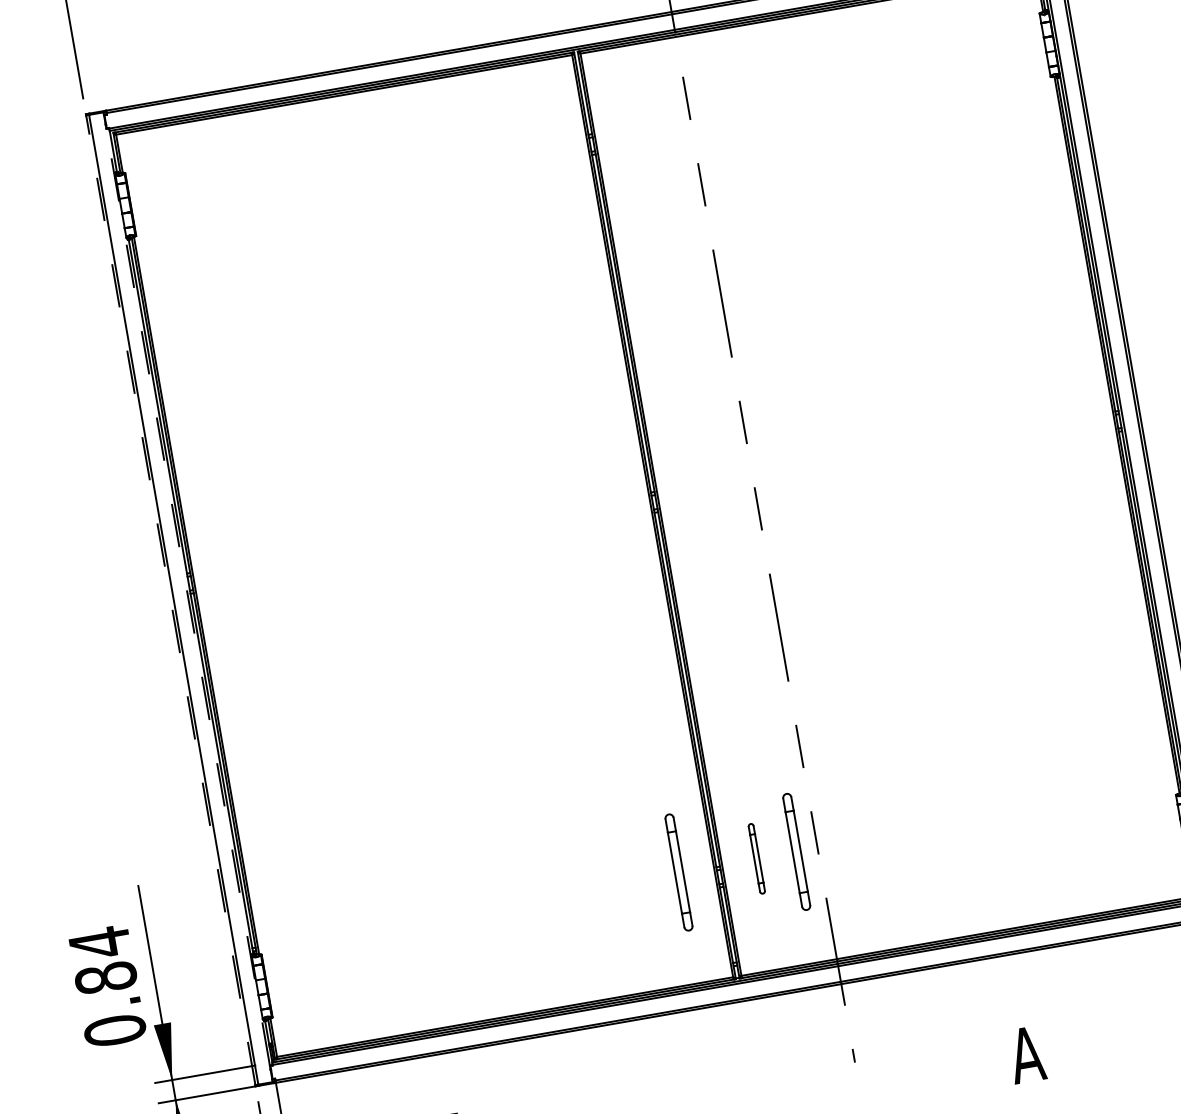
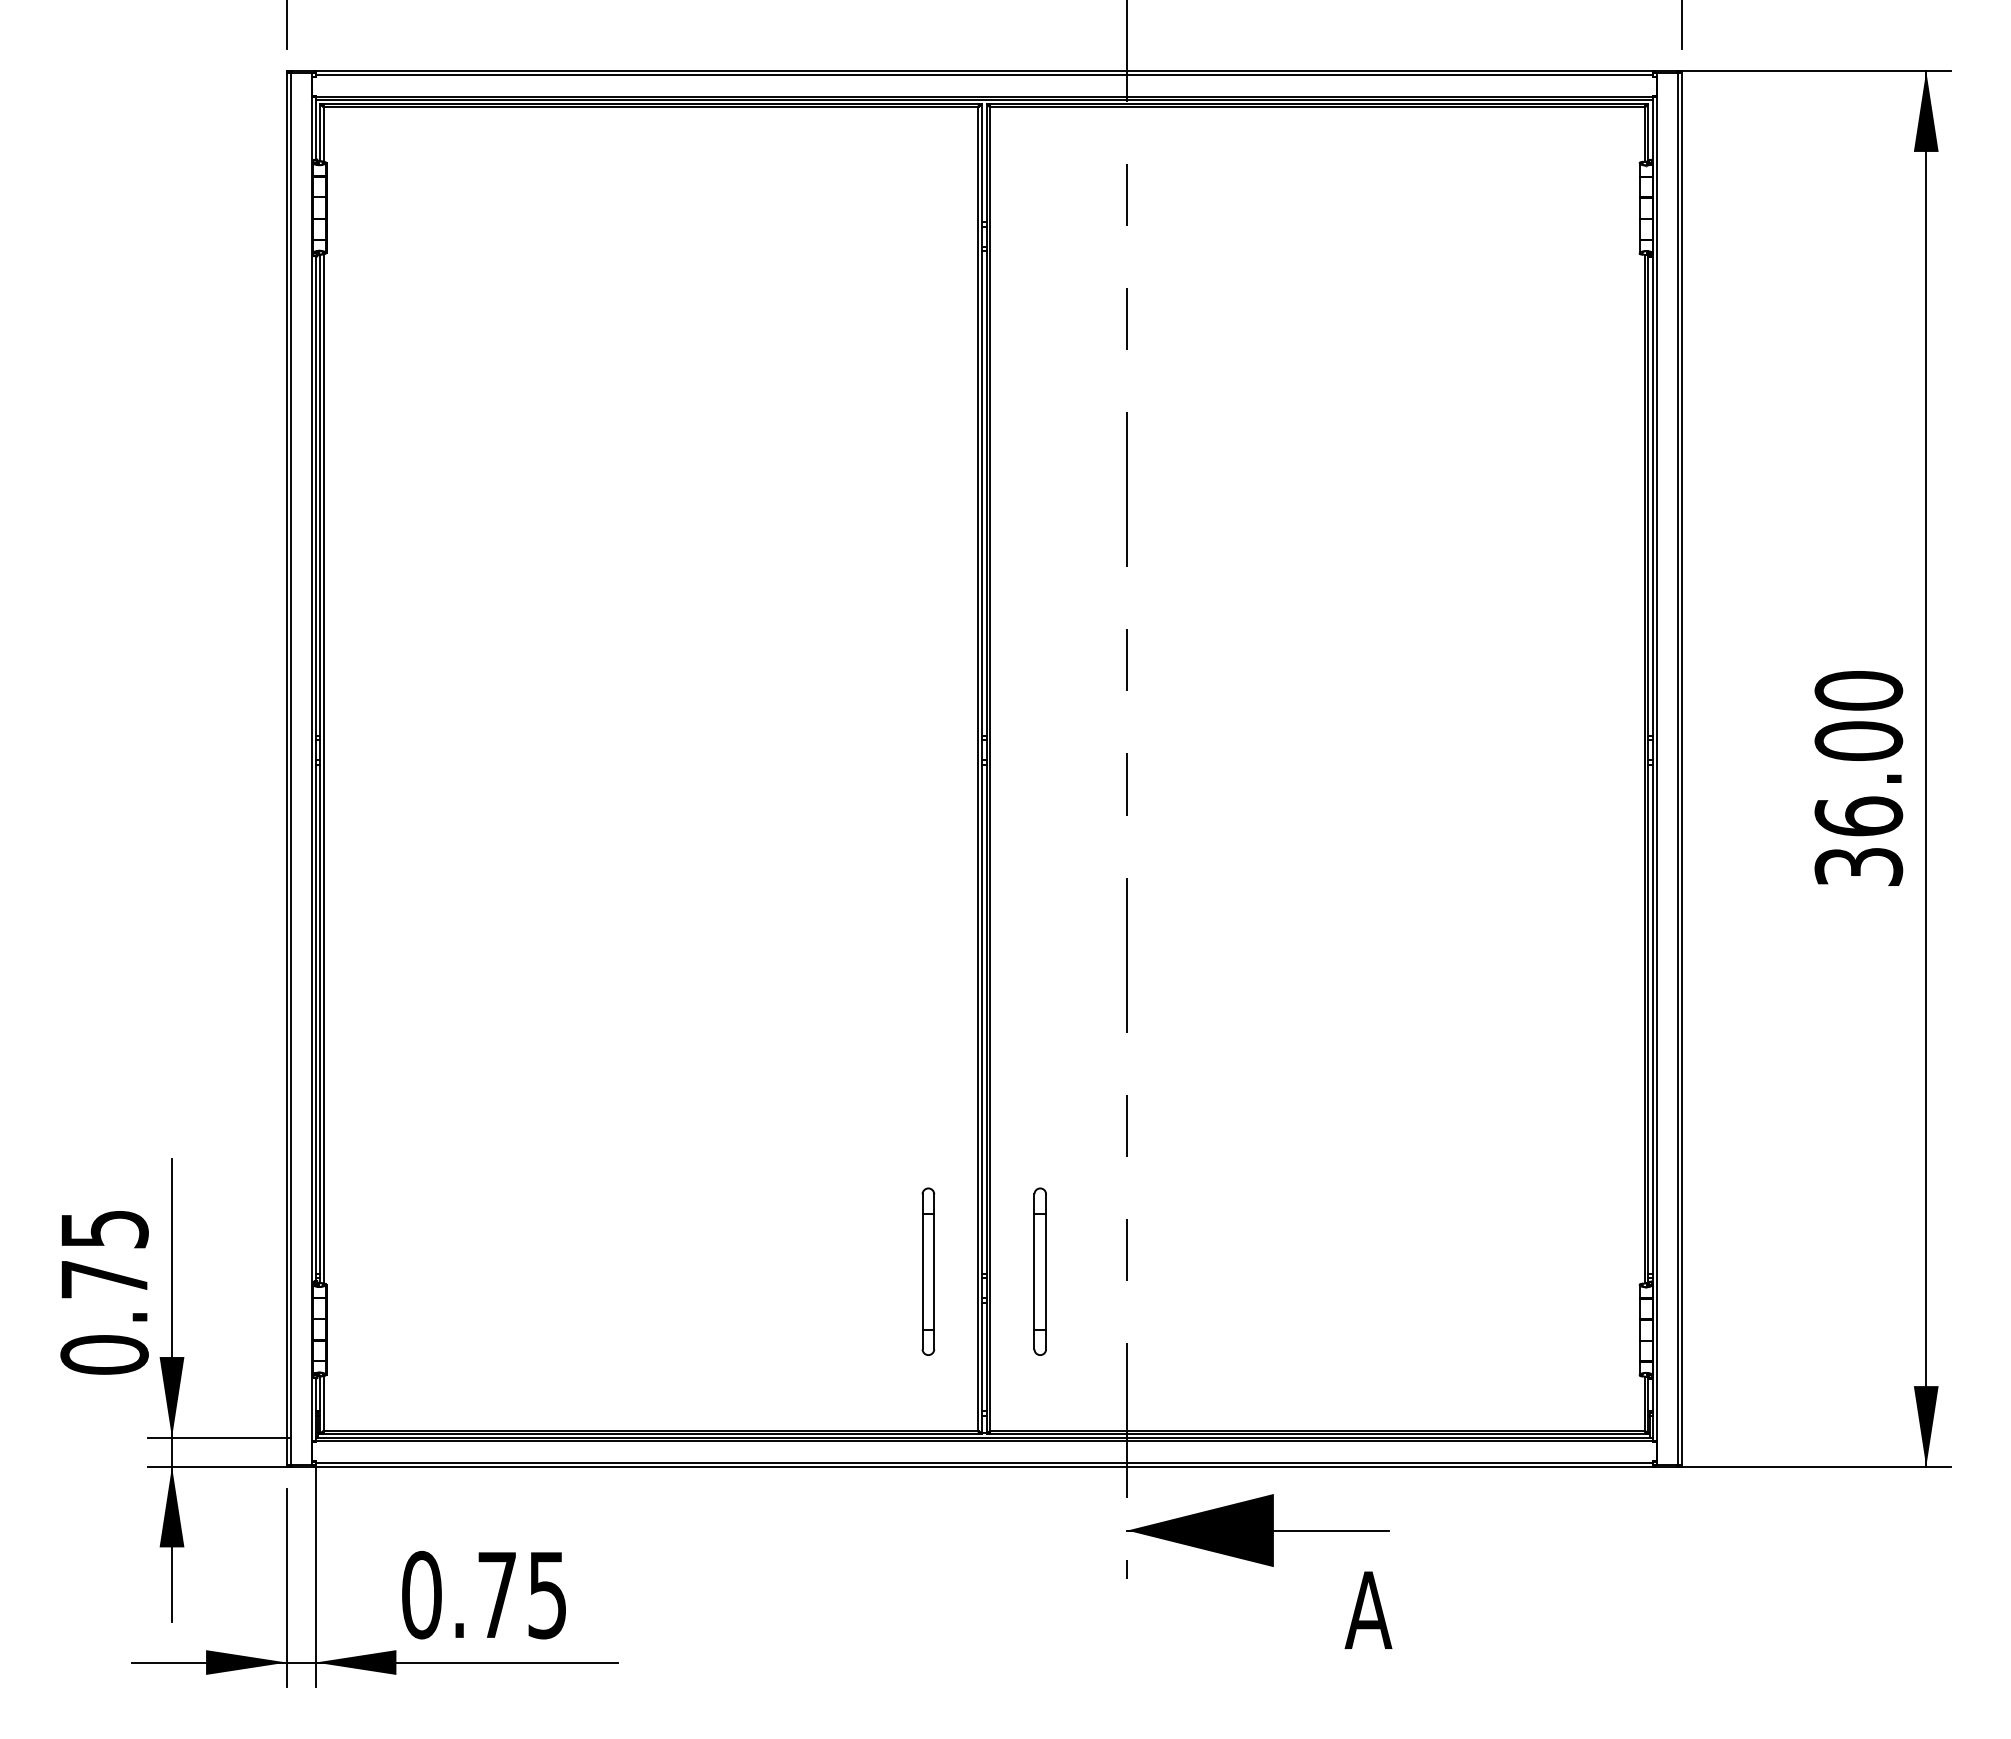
line: (188, 596) -> (311, 768), dashed -> solid
line: (170, 600) -> (286, 769), dashed -> solid
part: (796, 851) -> (1097, 1271), removed
part: (756, 858) -> (1039, 1271), size x1.67
text: (102, 959) -> (104, 1253), 0.84 -> 0.75
part: (939, 1012) -> (1257, 1530), added

